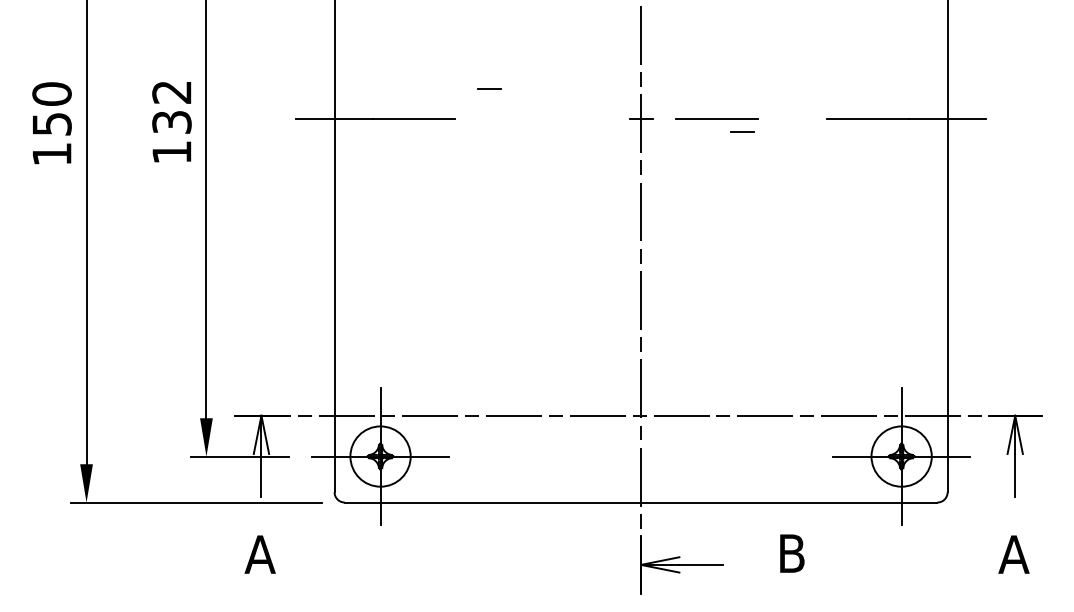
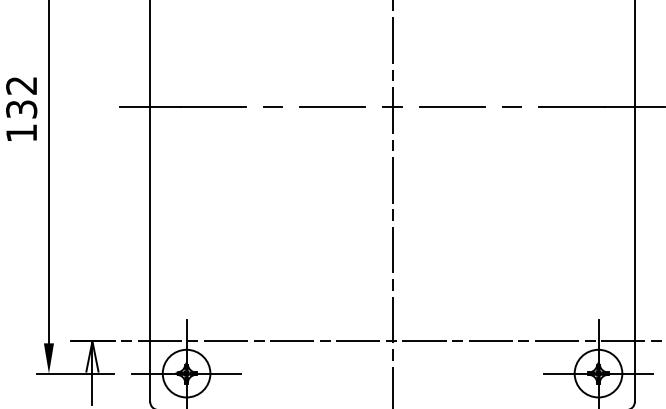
line: (489, 88) -> (272, 106), moved
line: (565, 119) -> (332, 107), added
line: (742, 131) -> (512, 106), moved

